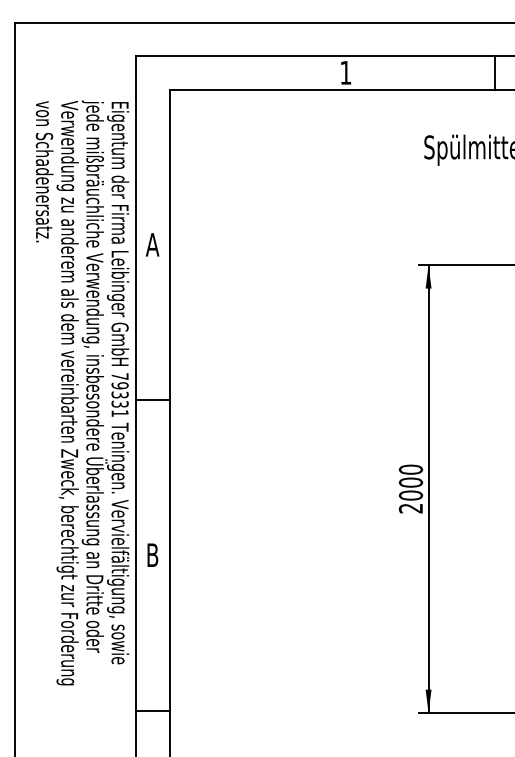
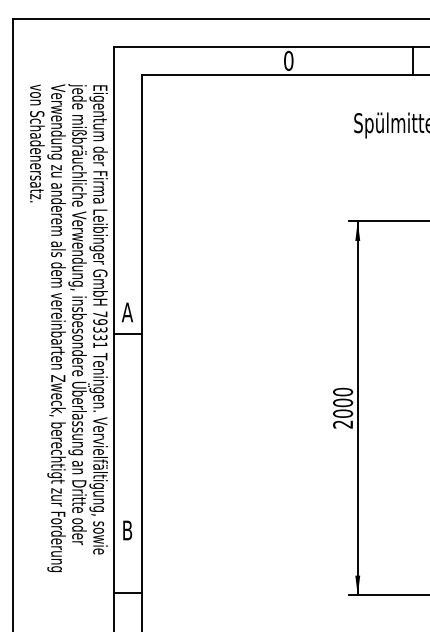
text: (345, 72) -> (288, 60), 1 -> 0
text: (152, 244) -> (127, 312), moved
text: (152, 555) -> (127, 530), moved

